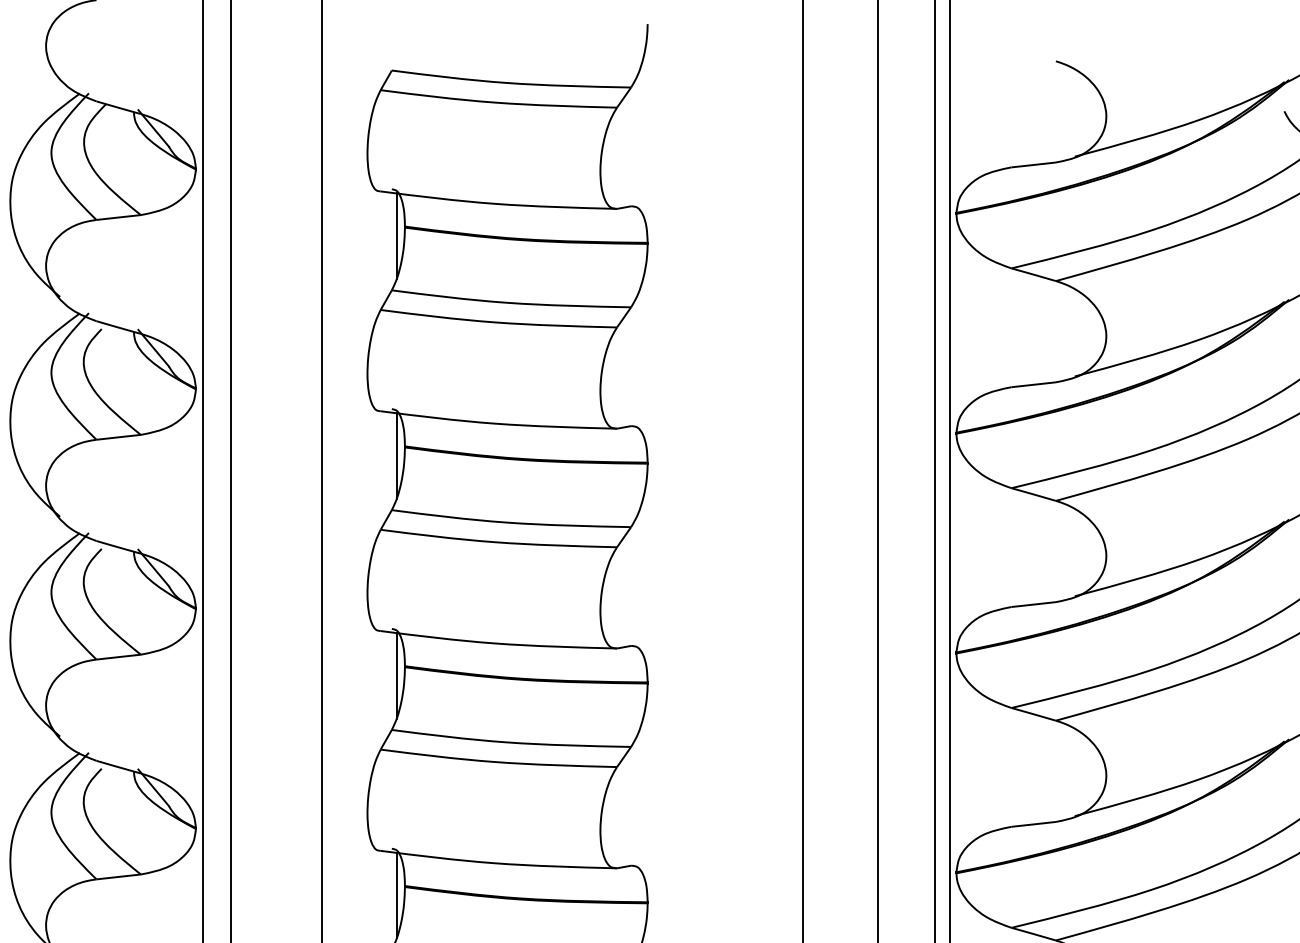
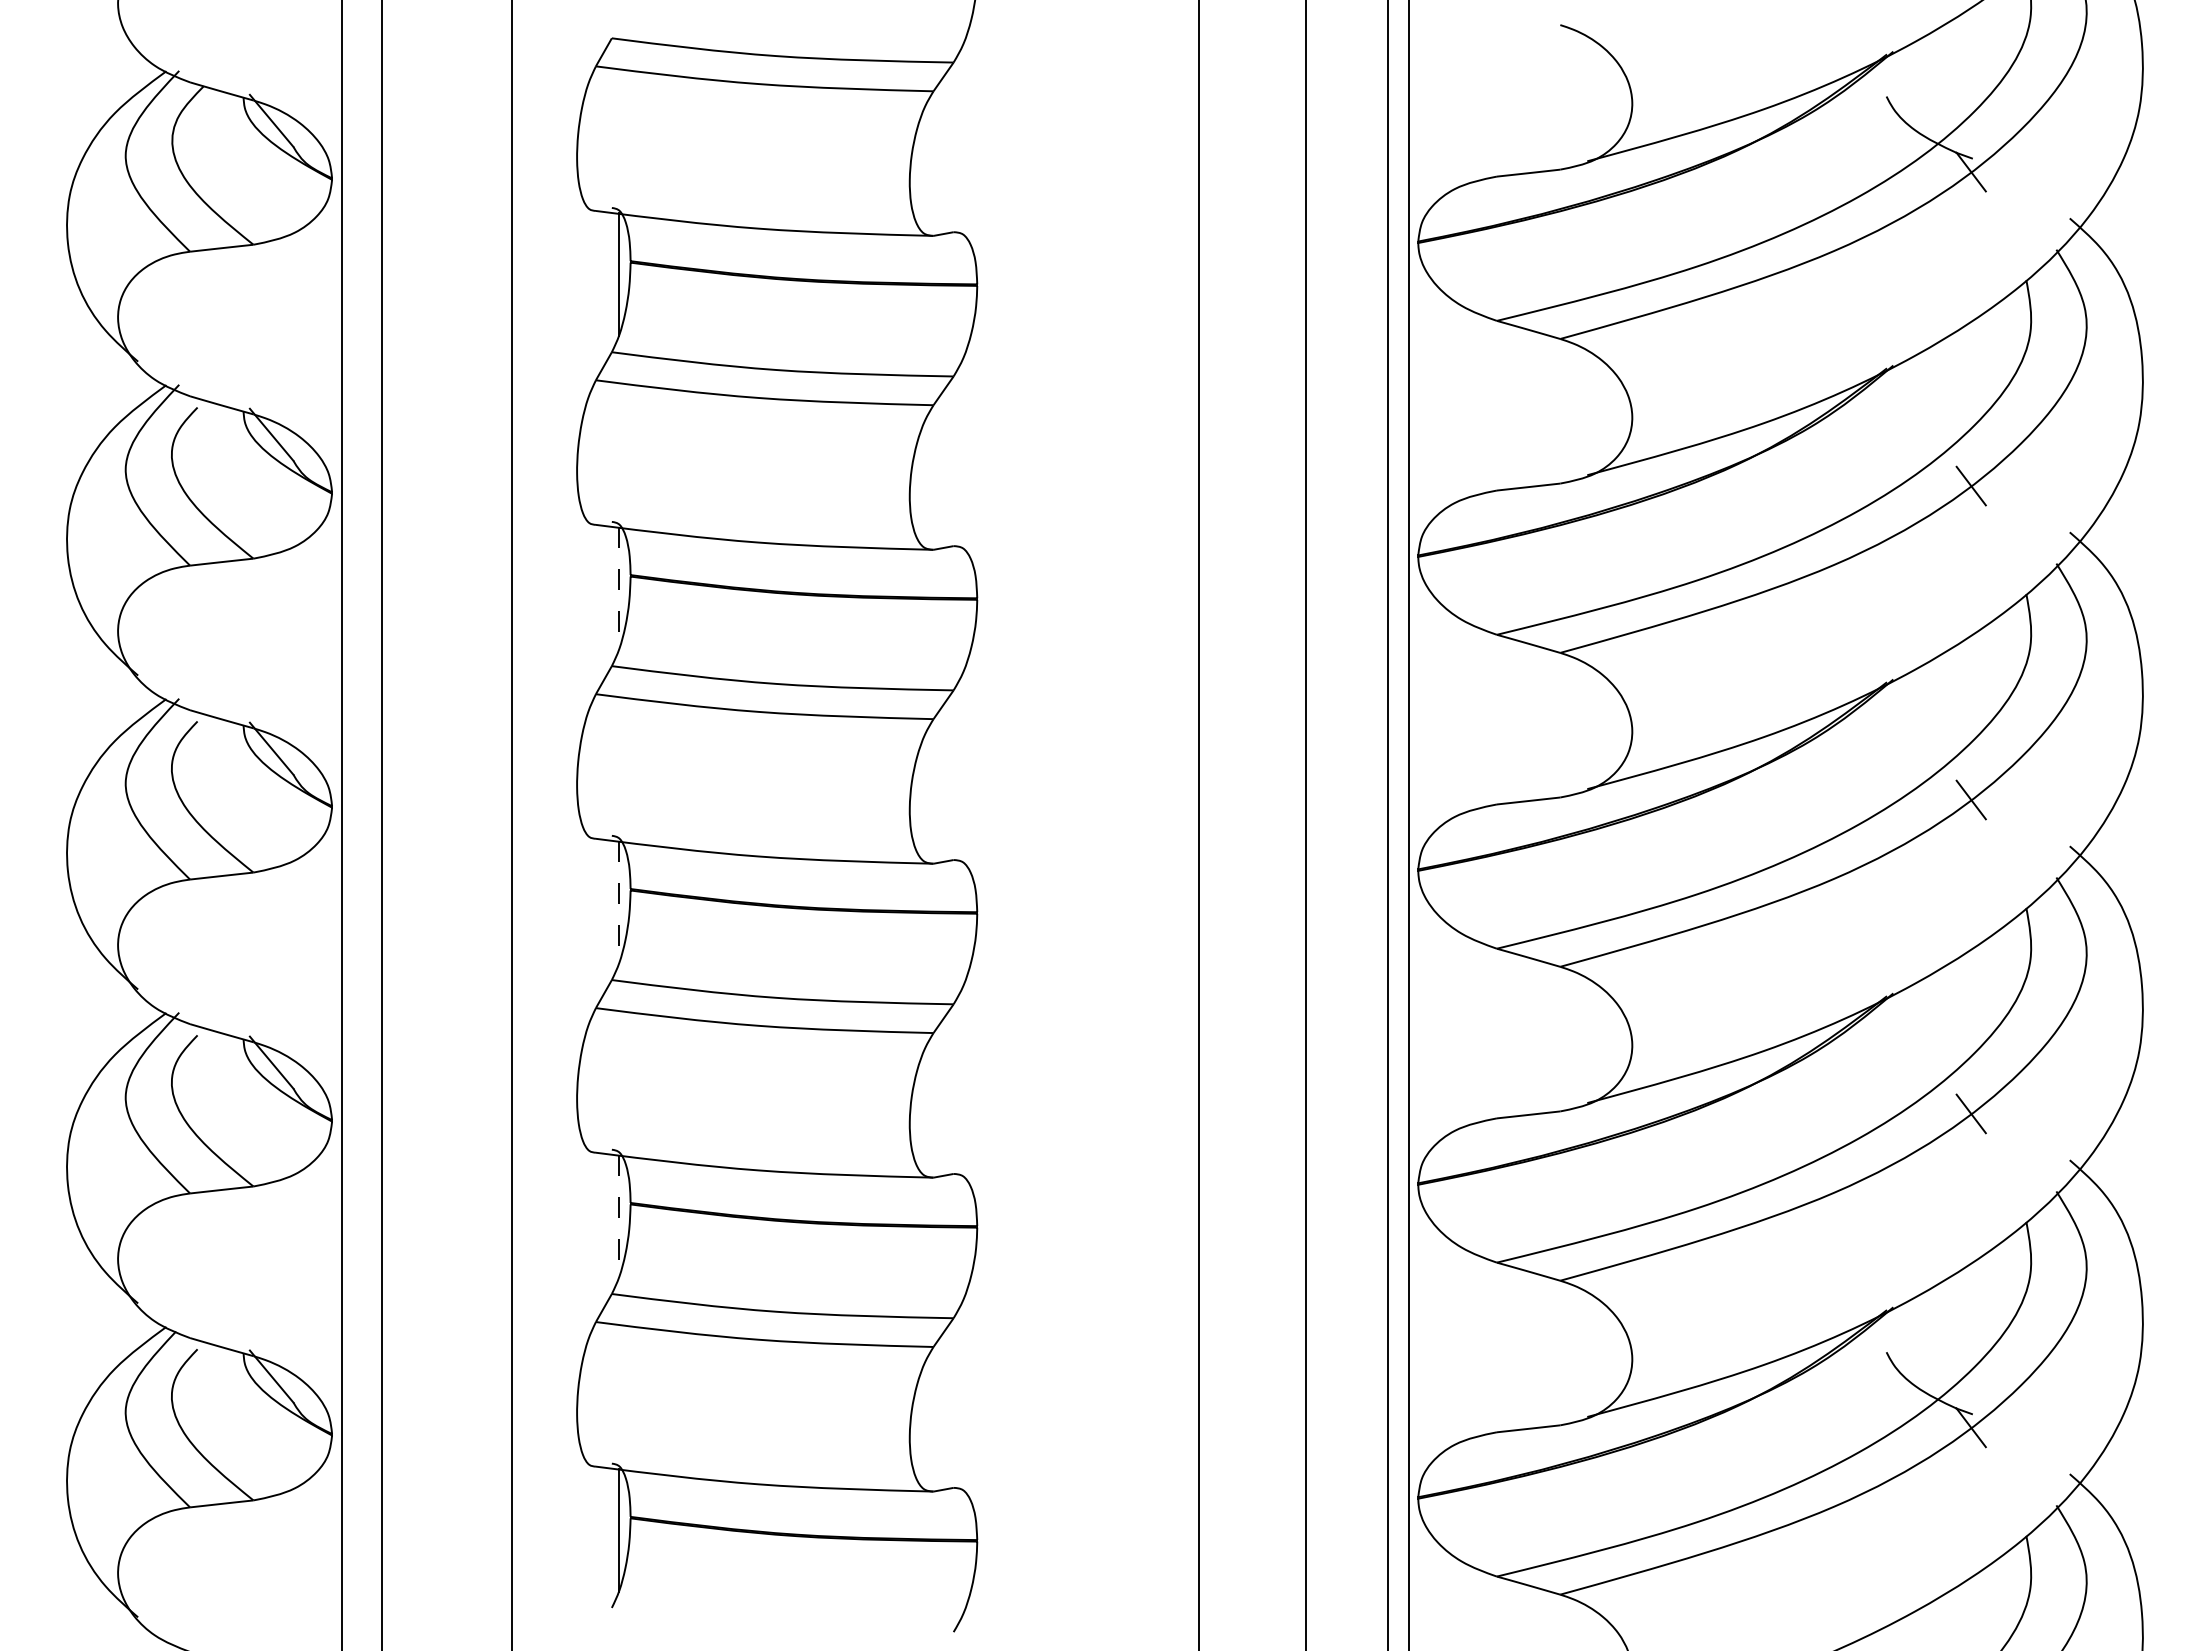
line: (396, 456) -> (618, 589), solid -> dashed
line: (396, 676) -> (618, 903), solid -> dashed
line: (396, 895) -> (618, 1216), solid -> dashed

